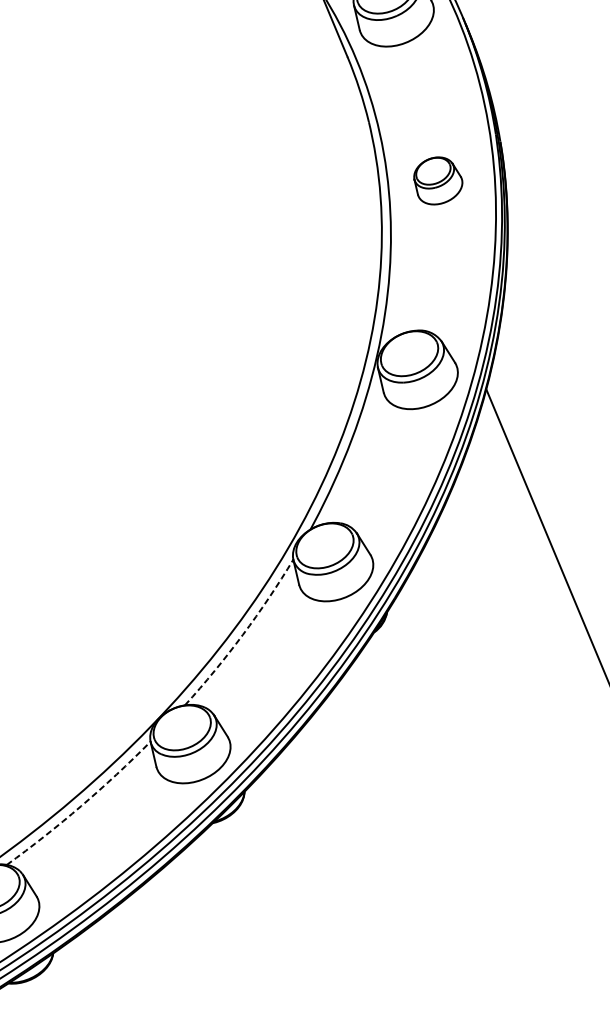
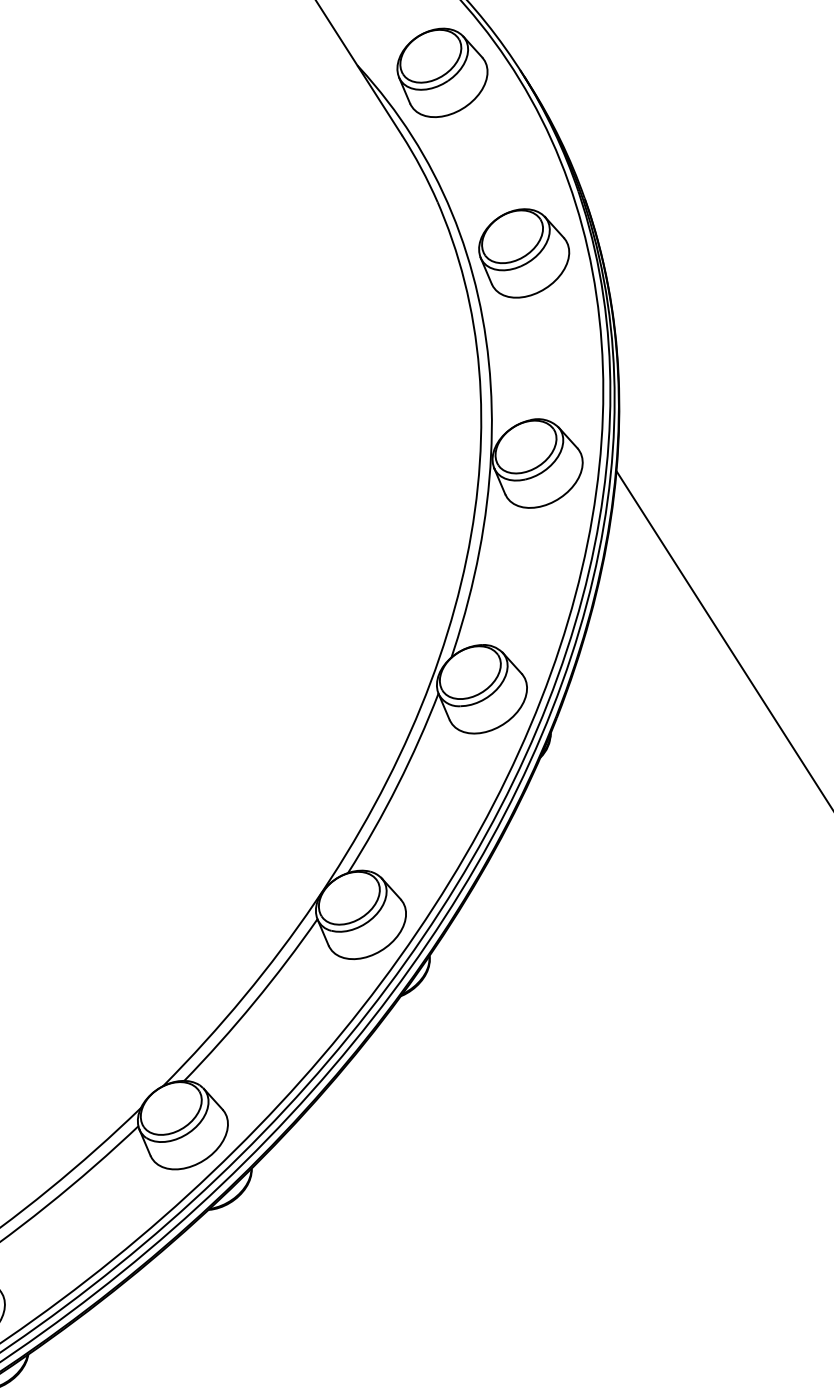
part: (438, 181) -> (524, 253), size x1.67
arc: (242, 635) -> (397, 785), dashed -> solid
arc: (81, 806) -> (254, 1002), dashed -> solid

